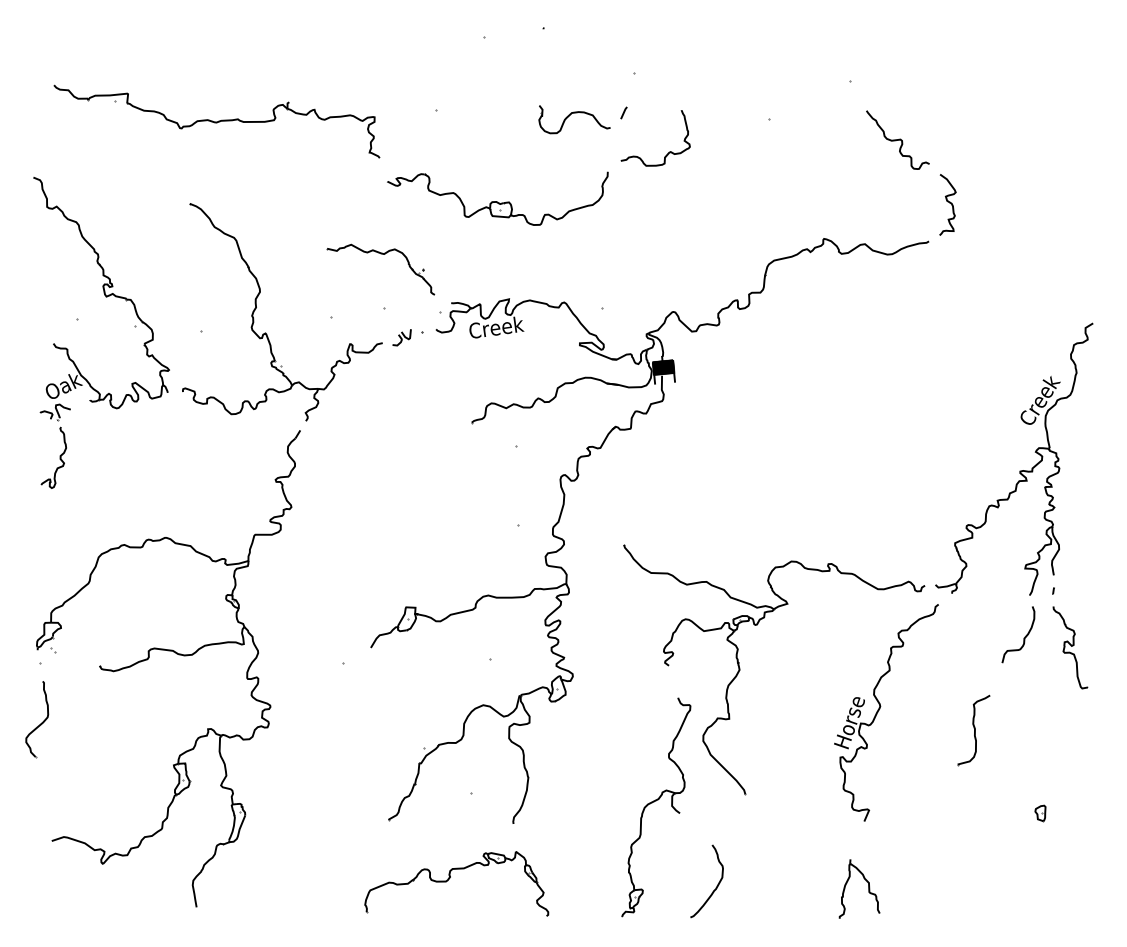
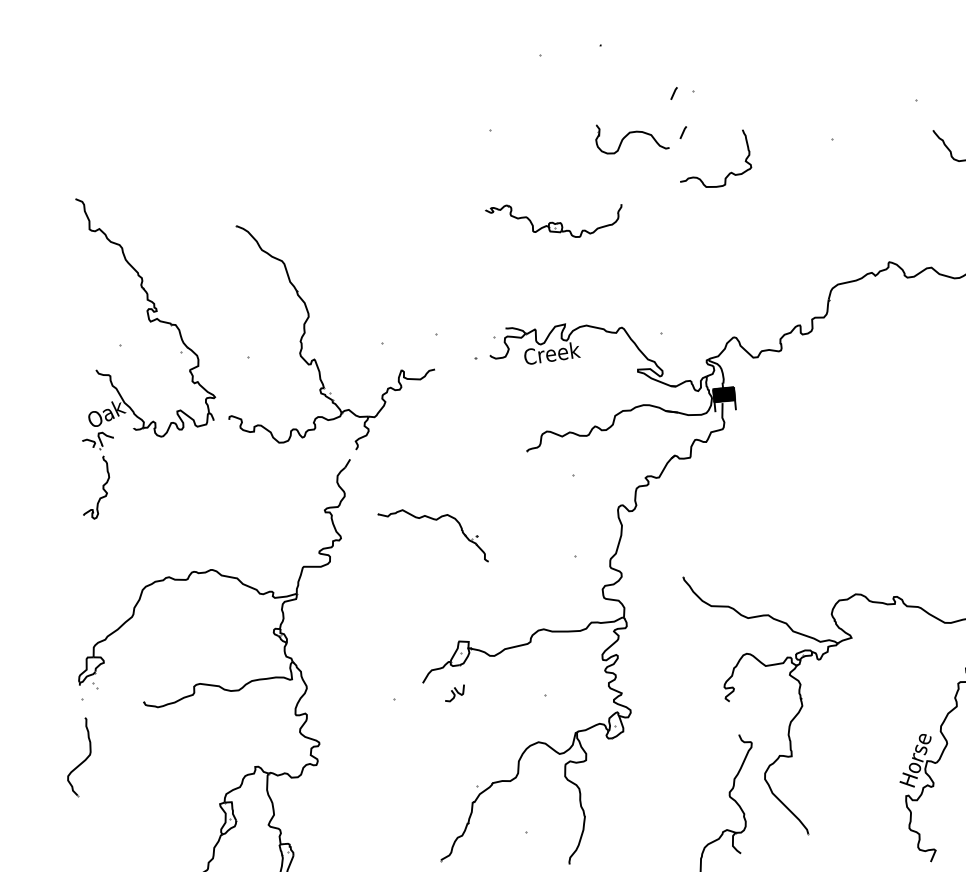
line: (614, 74) -> (673, 92), added
part: (216, 121) -> (263, 141), removed
part: (497, 198) -> (553, 220), size x0.6
part: (380, 254) -> (432, 520), moved
part: (401, 337) -> (454, 693), moved

